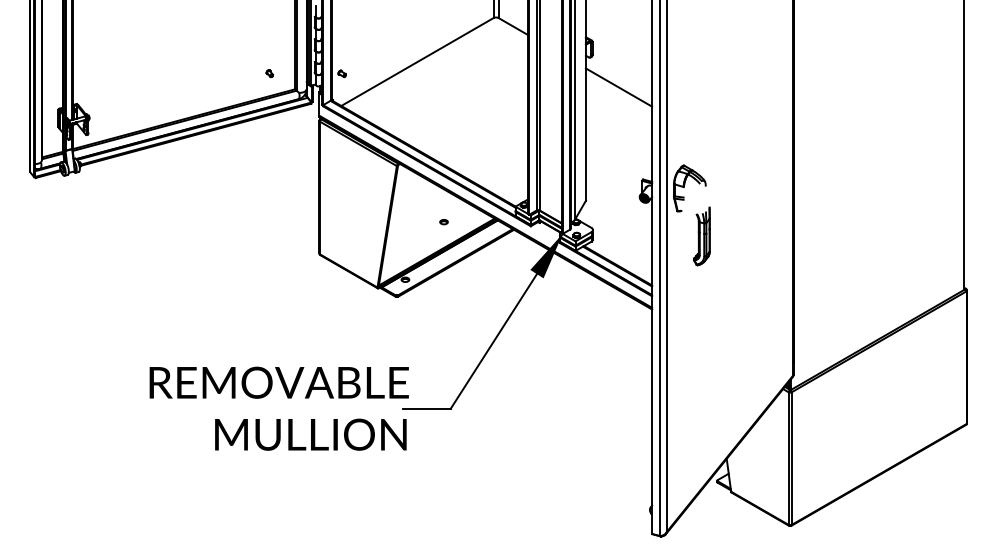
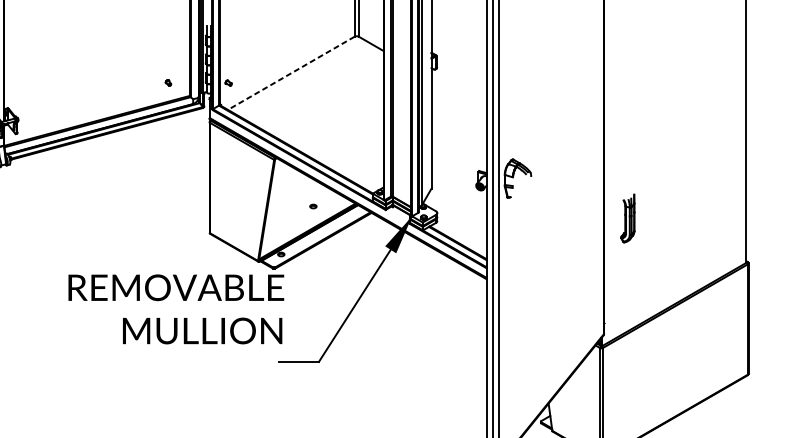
line: (417, 62) -> (291, 73), solid -> dashed
line: (618, 87) -> (458, 94), removed
part: (701, 236) -> (627, 218), moved
text: (278, 408) -> (175, 309), moved

